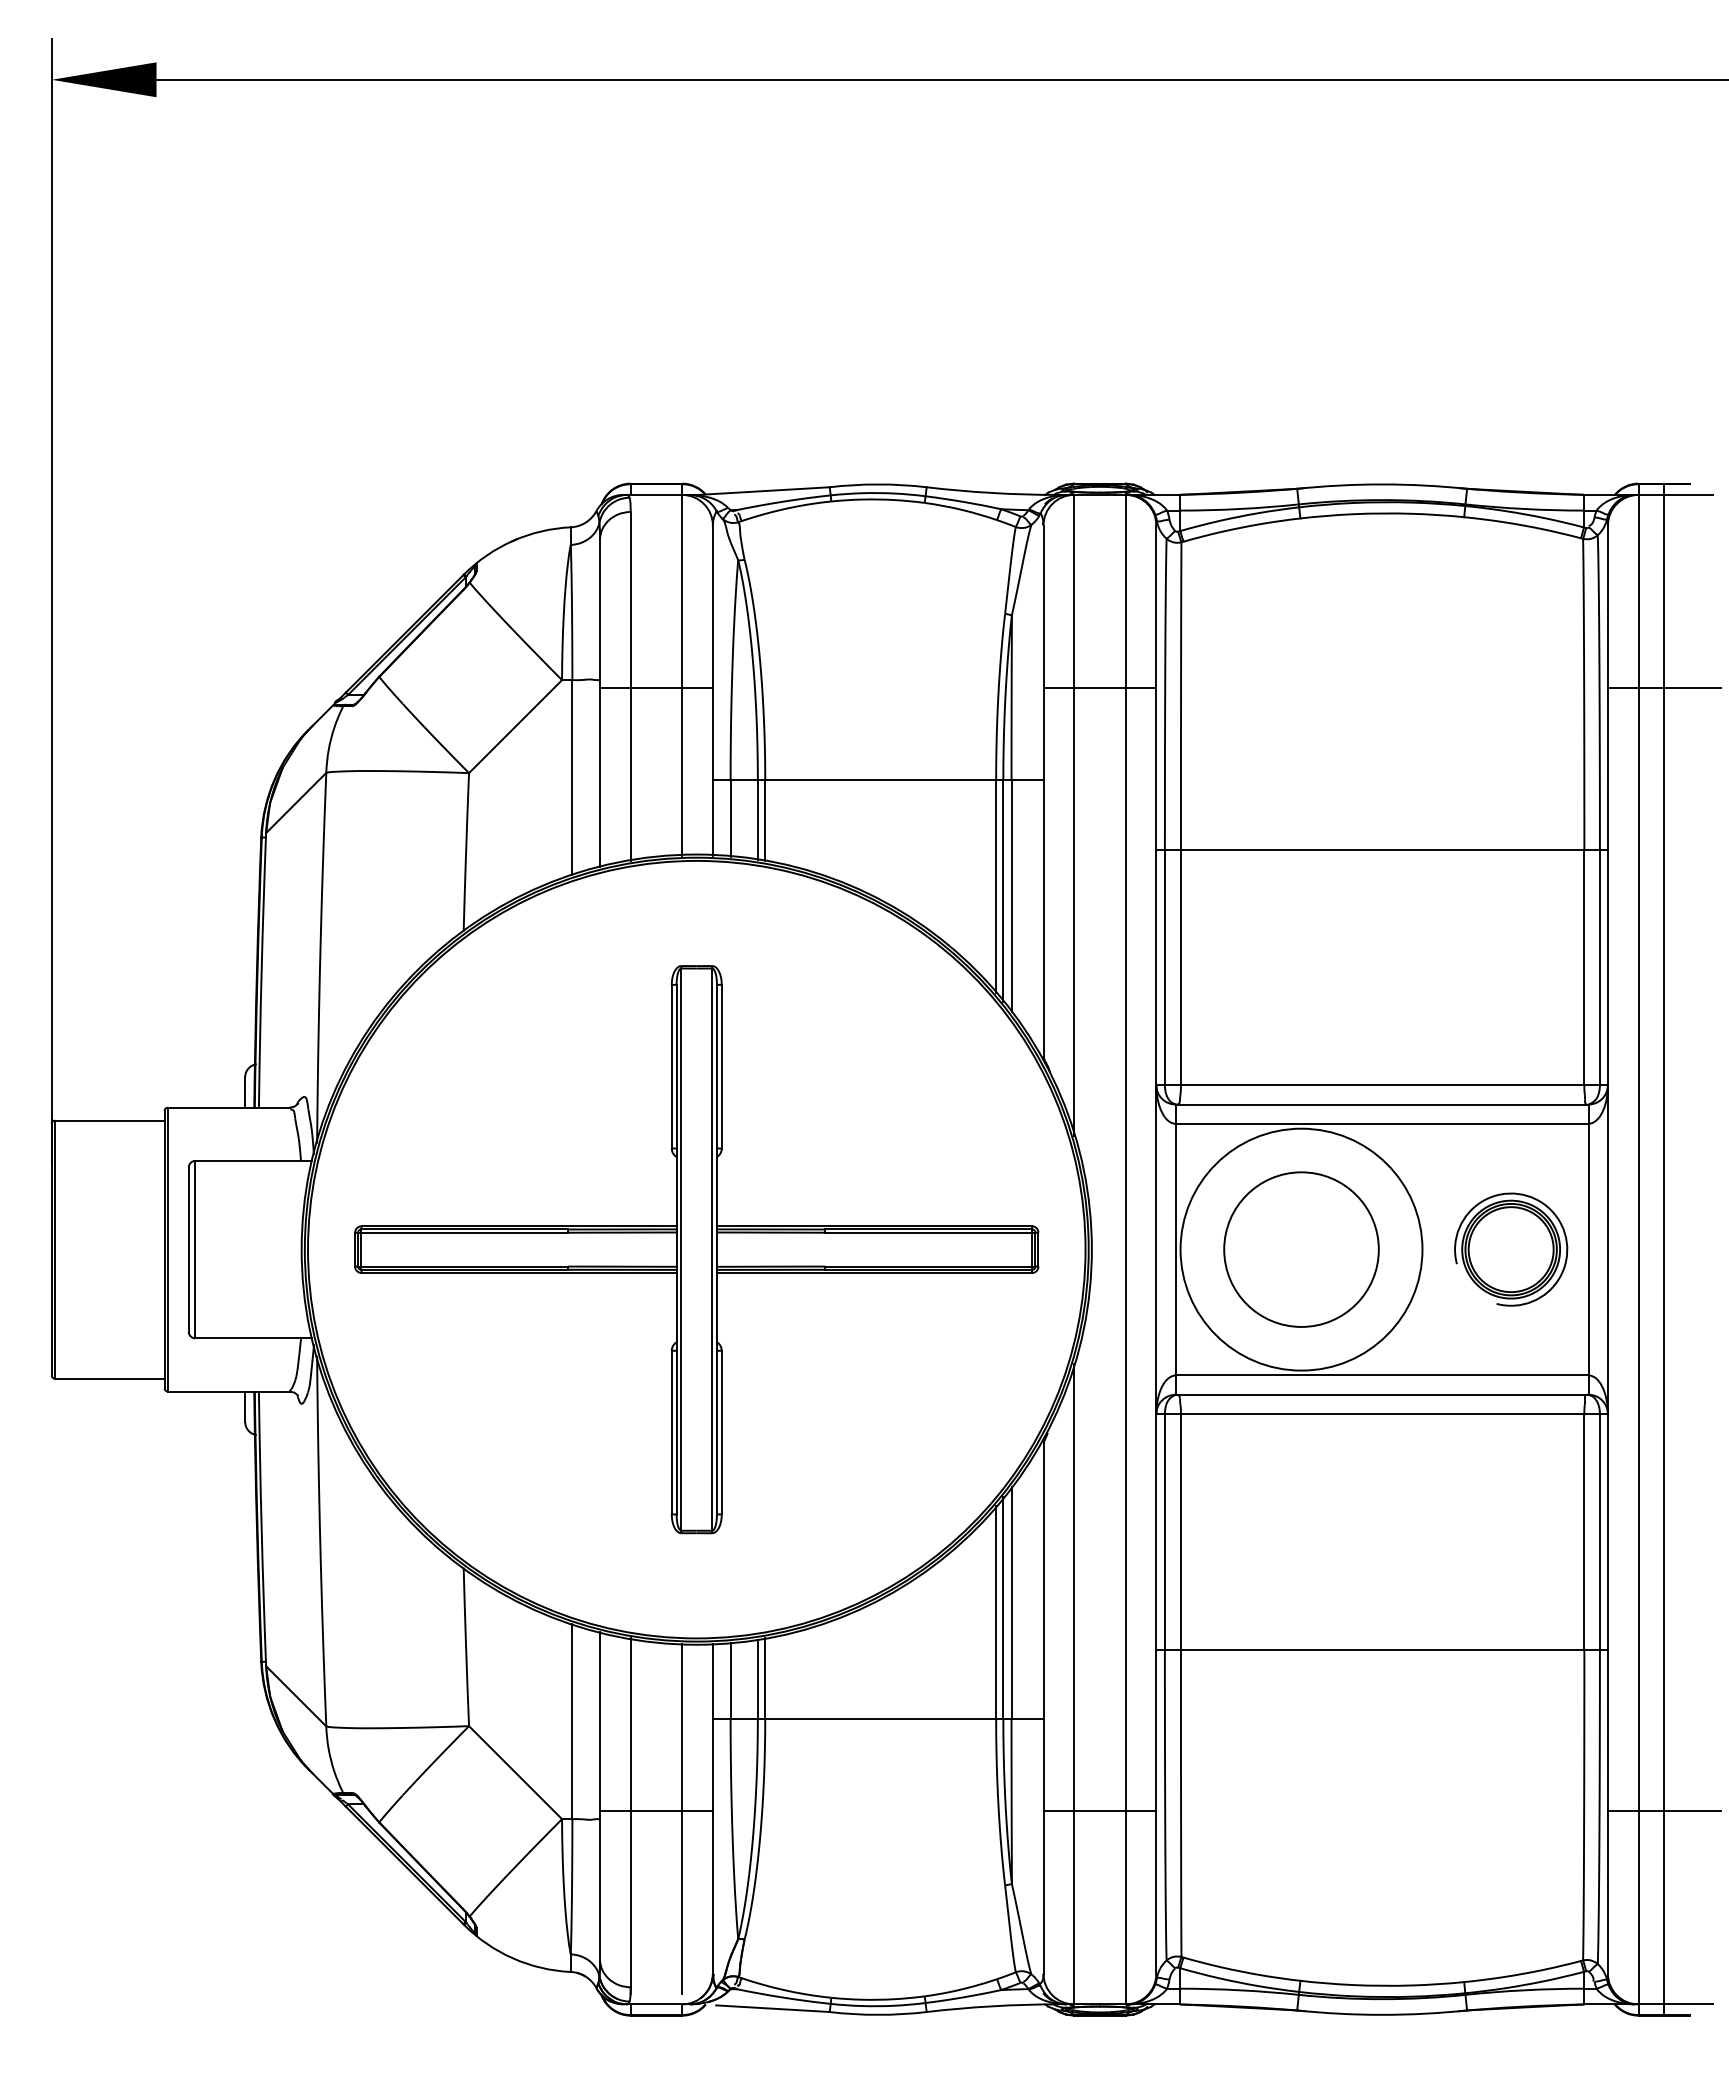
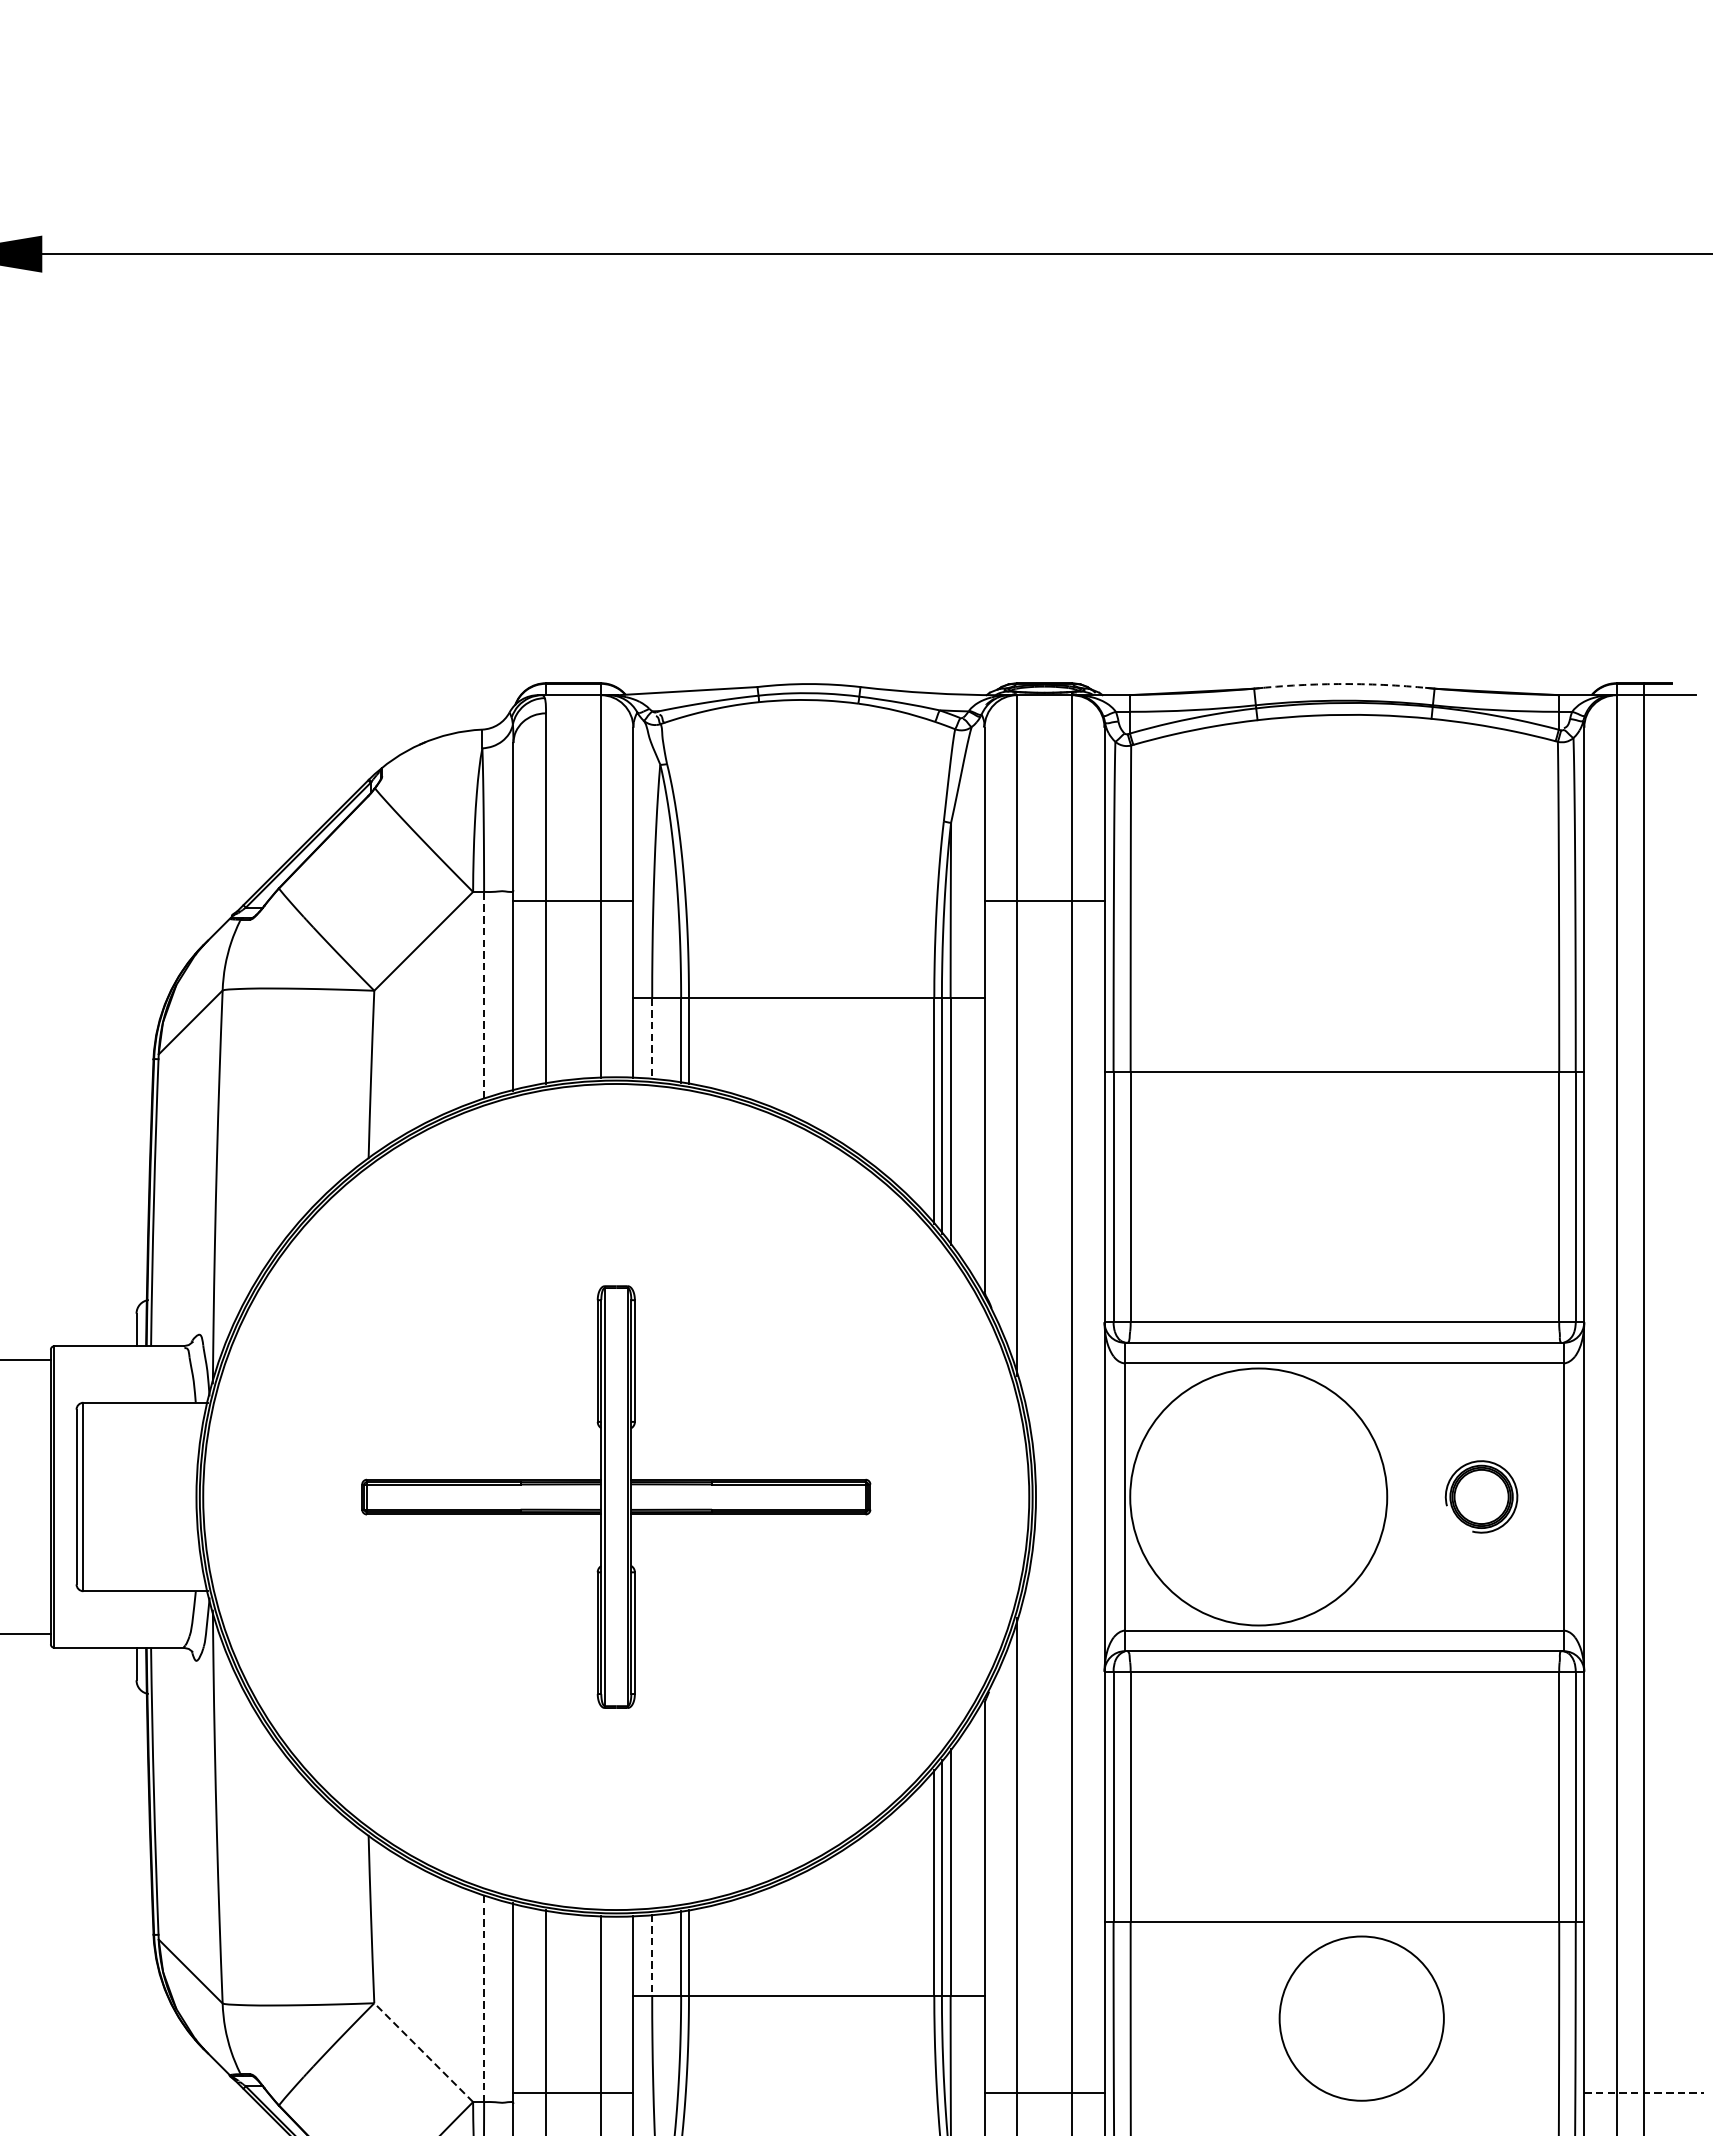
arc: (1382, 484) -> (1344, 684), solid -> dashed
line: (1663, 688) -> (1643, 900), removed
line: (572, 777) -> (484, 995), solid -> dashed
line: (730, 819) -> (652, 1040), solid -> dashed
part: (696, 1249) -> (615, 1496), size x0.7
circle: (1301, 1249) -> (1361, 2018), moved
part: (1511, 1249) -> (1481, 1496), size x0.6
line: (730, 1681) -> (652, 1955), solid -> dashed
line: (572, 1721) -> (484, 1998), solid -> dashed
line: (515, 1772) -> (423, 2052), solid -> dashed
line: (1664, 1810) -> (1644, 2092), solid -> dashed

